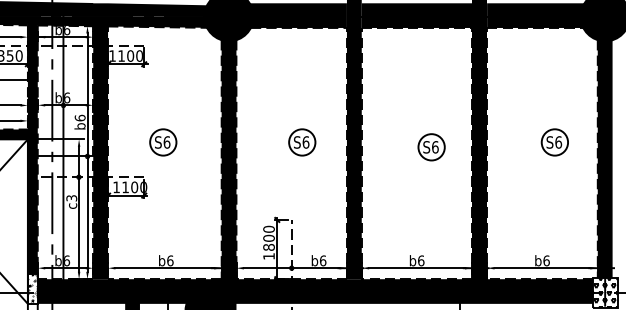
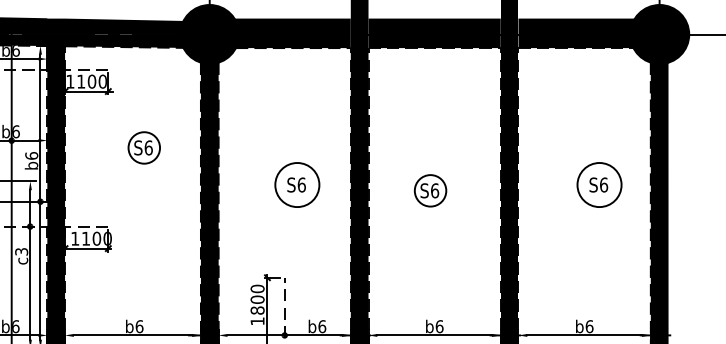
part: (163, 142) -> (144, 147), moved
circle: (302, 142) -> (297, 185), size x1.4
circle: (554, 142) -> (599, 185), size x1.4
part: (431, 147) -> (430, 191), moved

